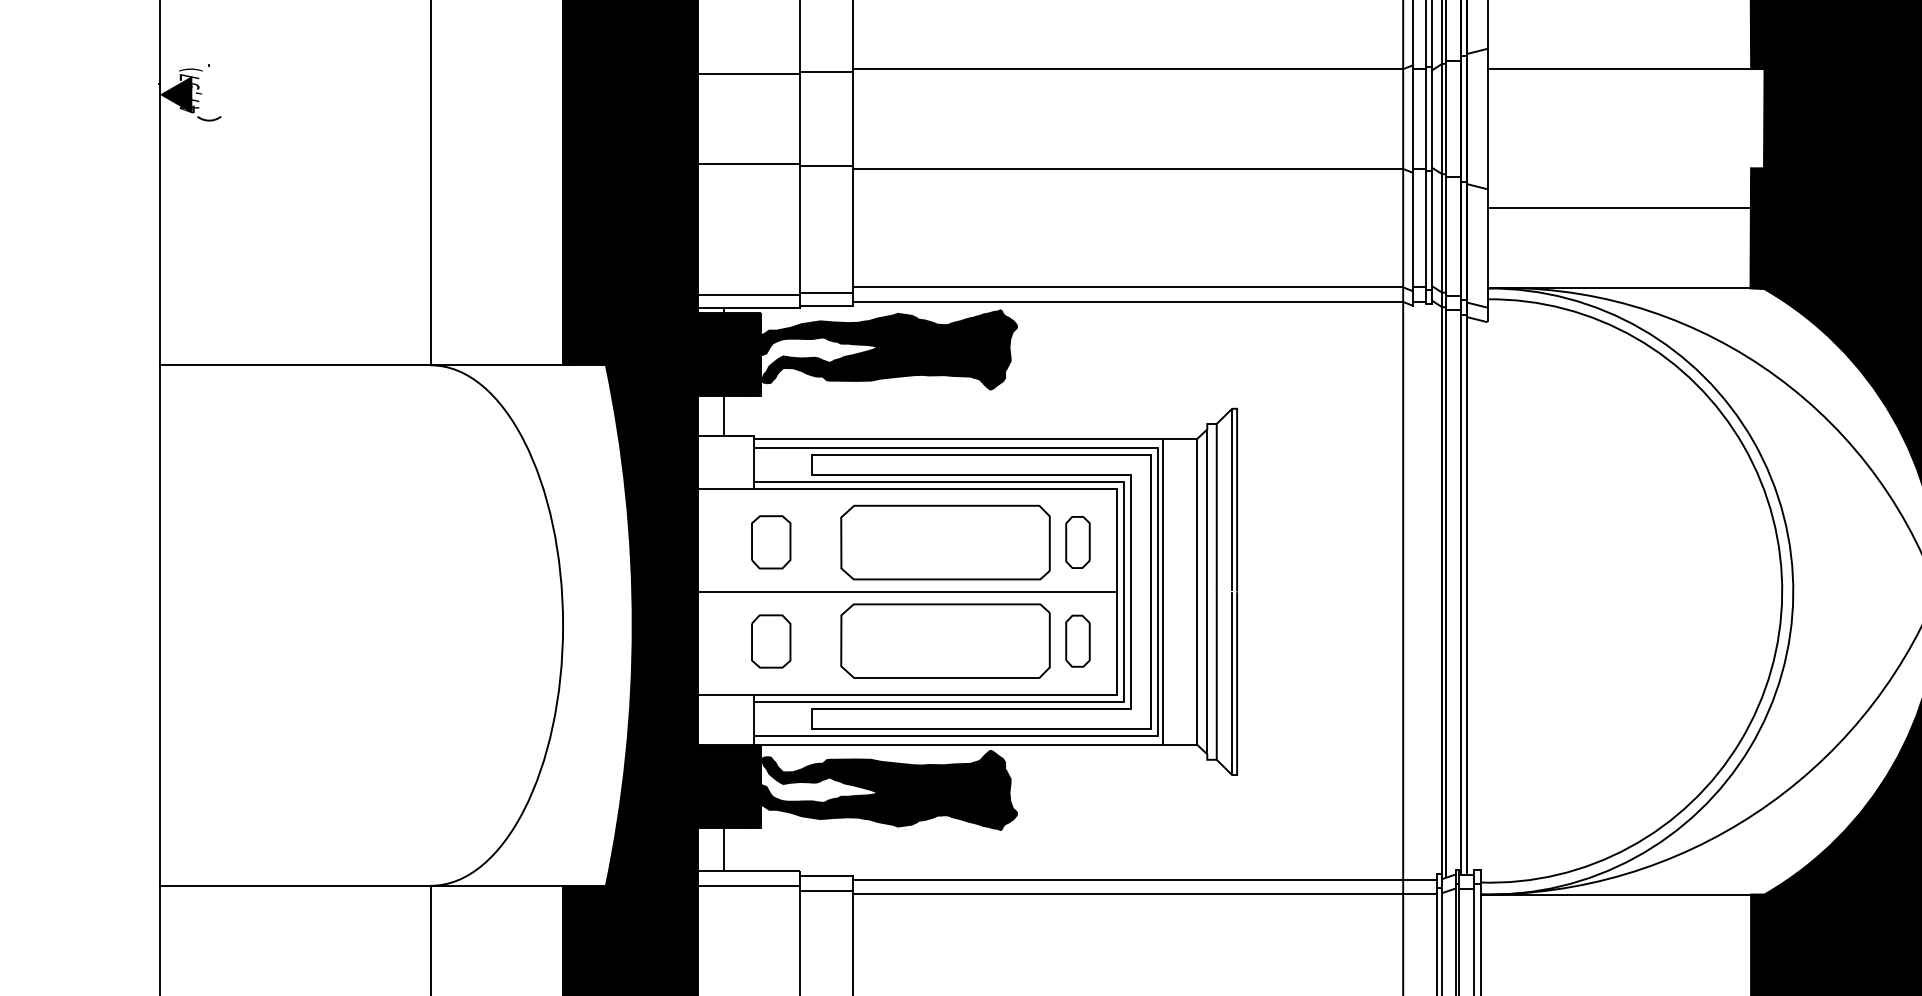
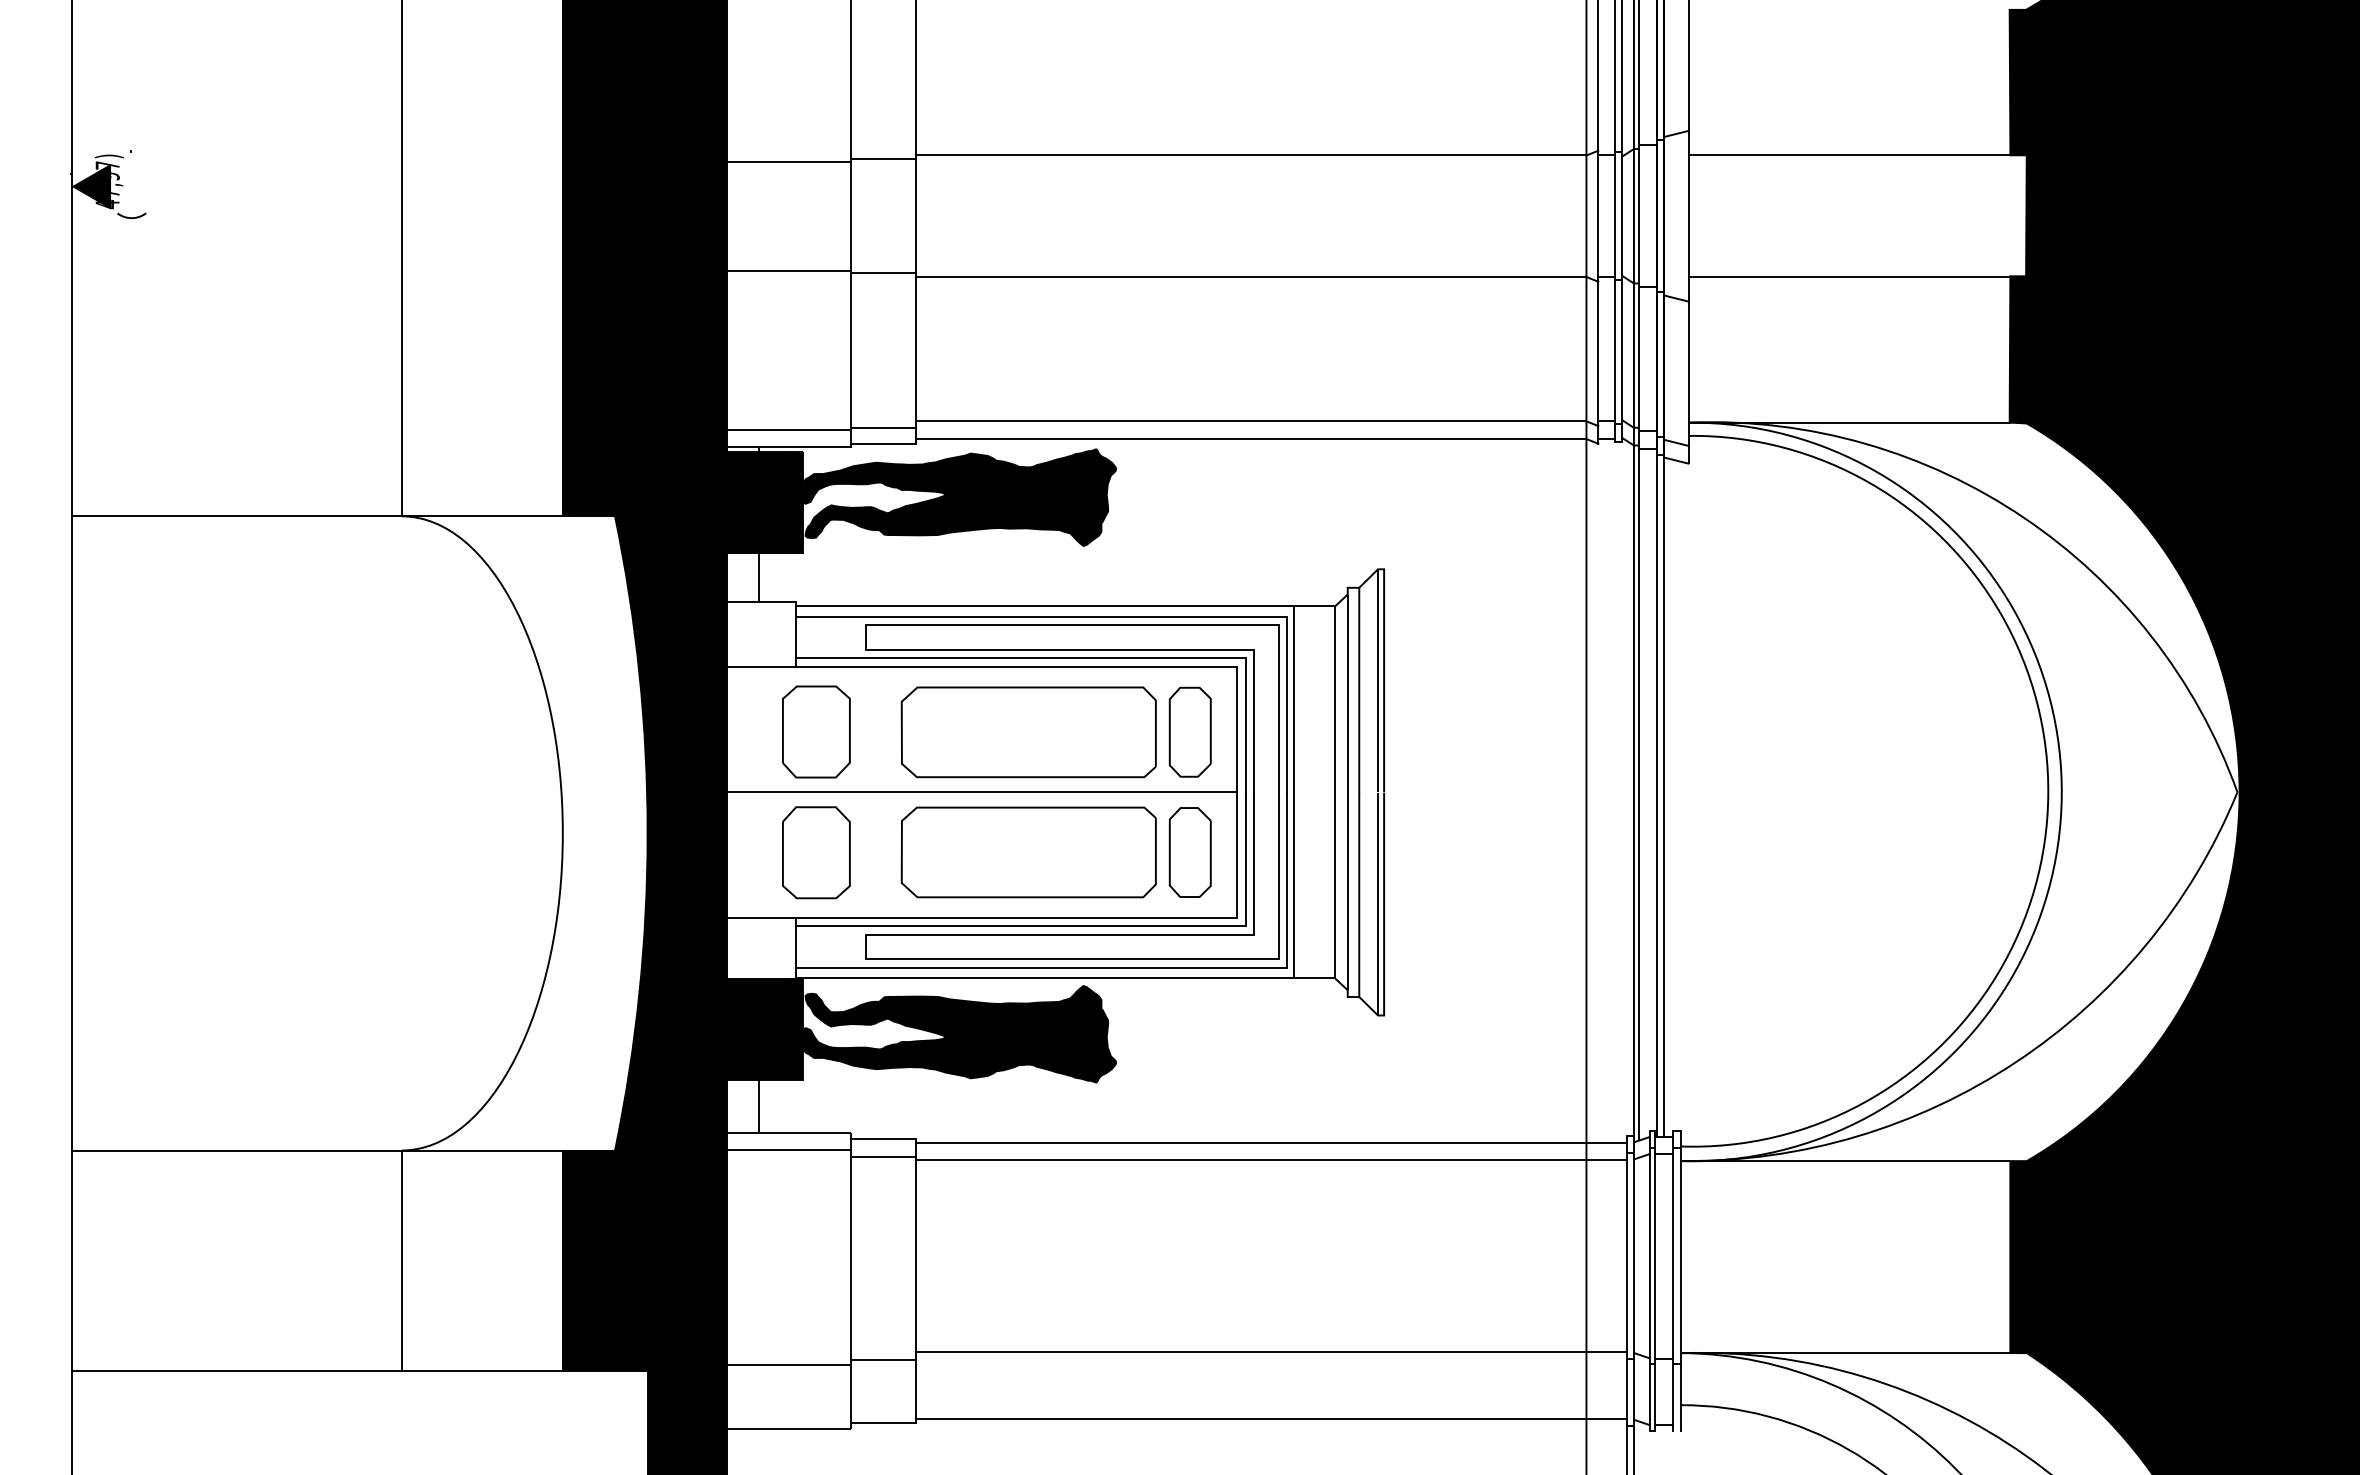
line: (1619, 208) -> (1849, 277), moved
part: (771, 541) -> (816, 731), size x1.43
part: (1077, 541) -> (1189, 731), size x1.43
part: (771, 641) -> (816, 852), size x1.43
part: (1077, 641) -> (1189, 852), size x1.43

